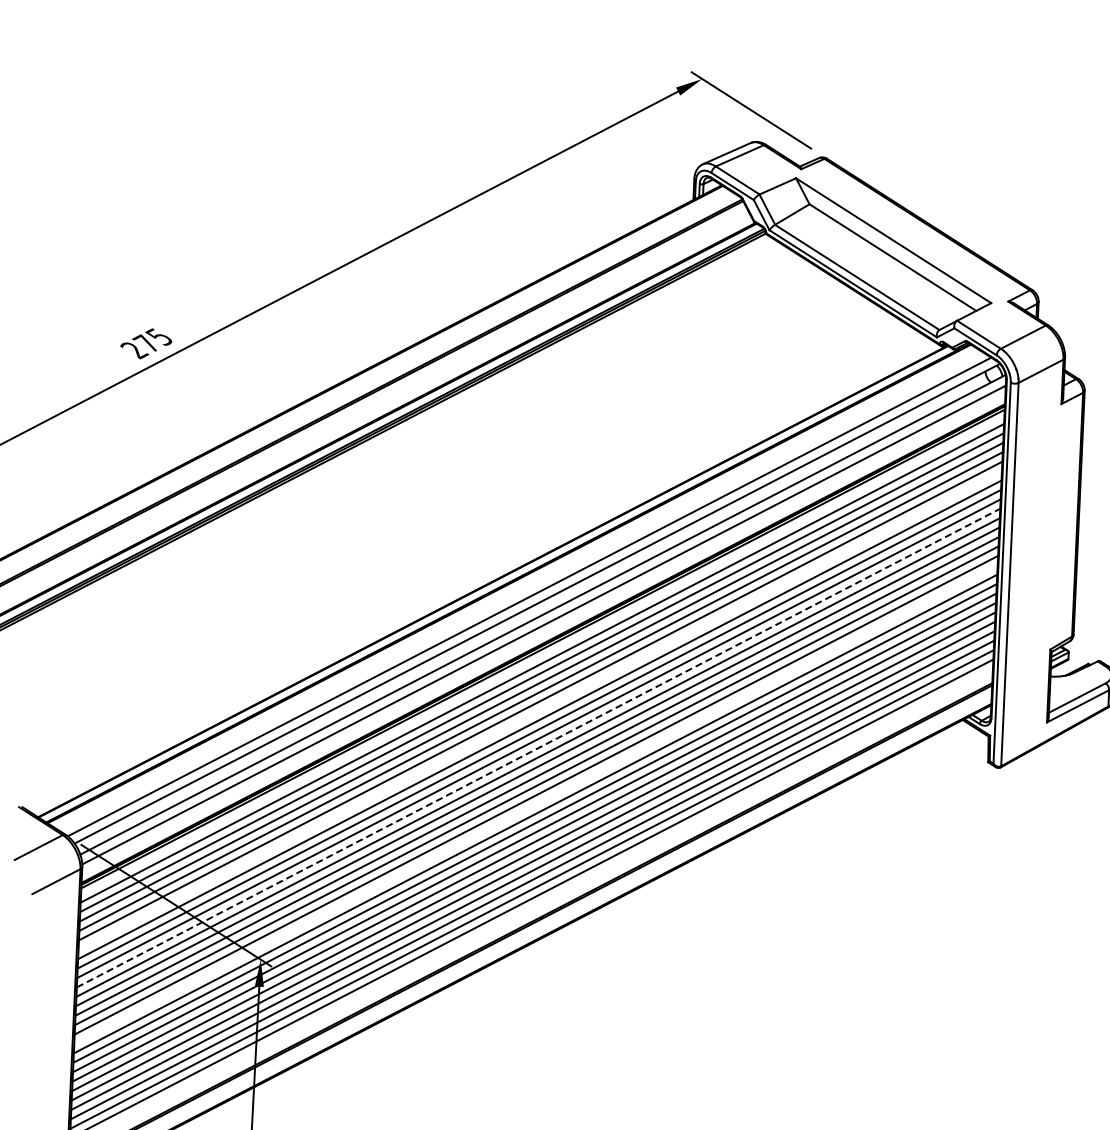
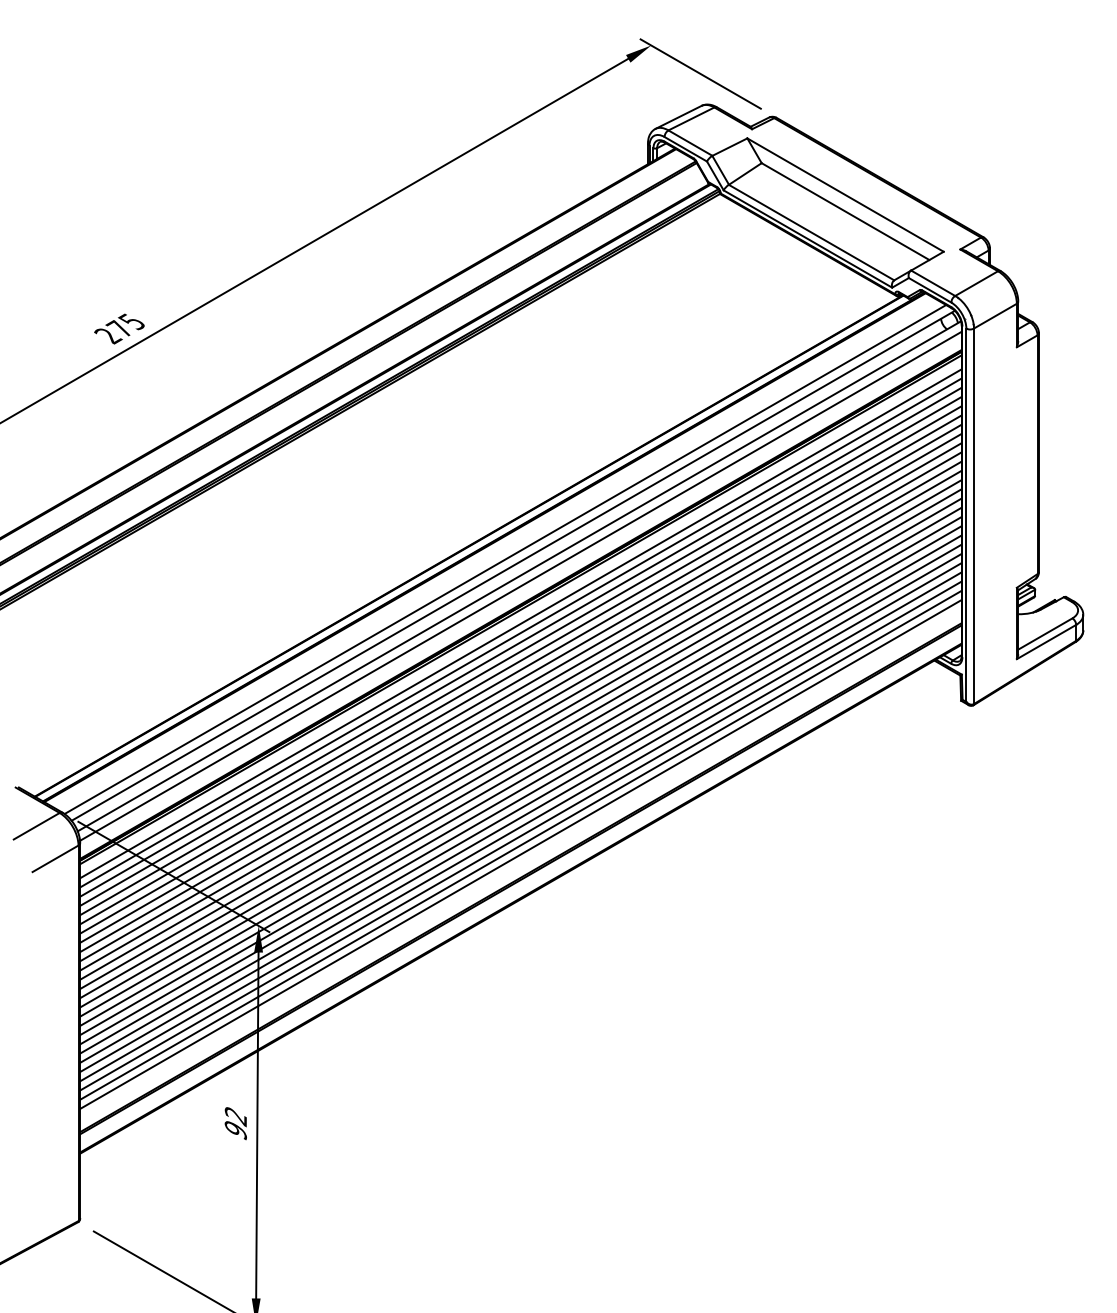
line: (539, 709) -> (520, 669), added
line: (538, 747) -> (520, 706), dashed -> solid
line: (535, 803) -> (520, 761), added

